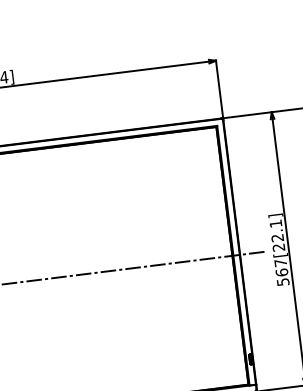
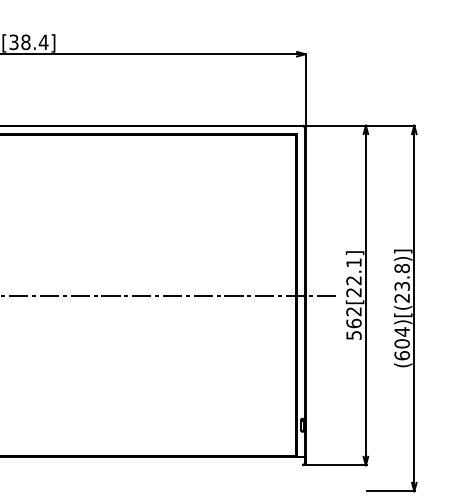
text: (280, 262) -> (353, 311), 567[22.1] -> 562[22.1]

